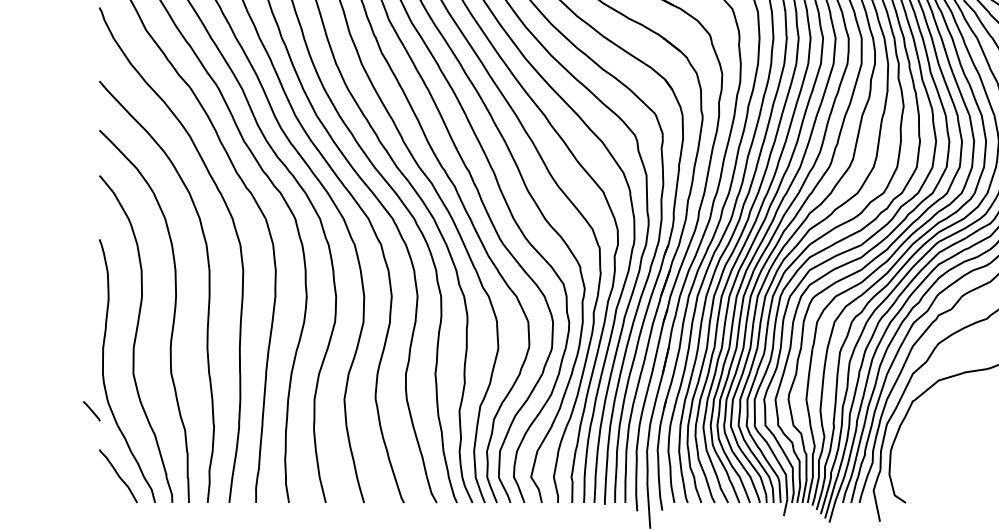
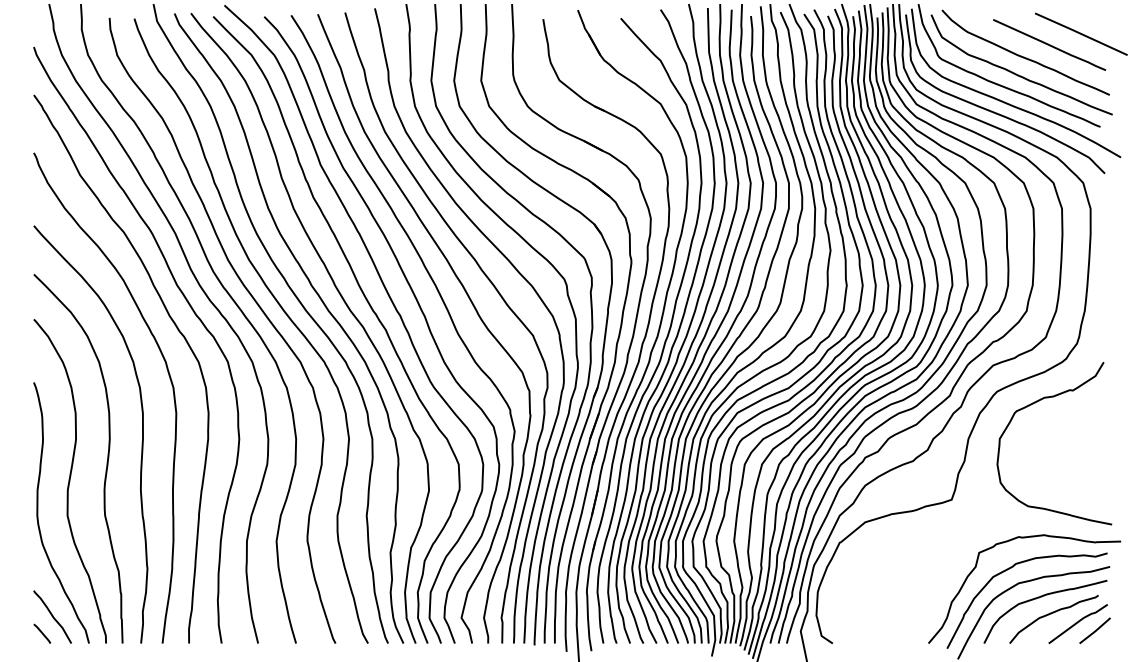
line: (90, 411) -> (41, 633), moved

